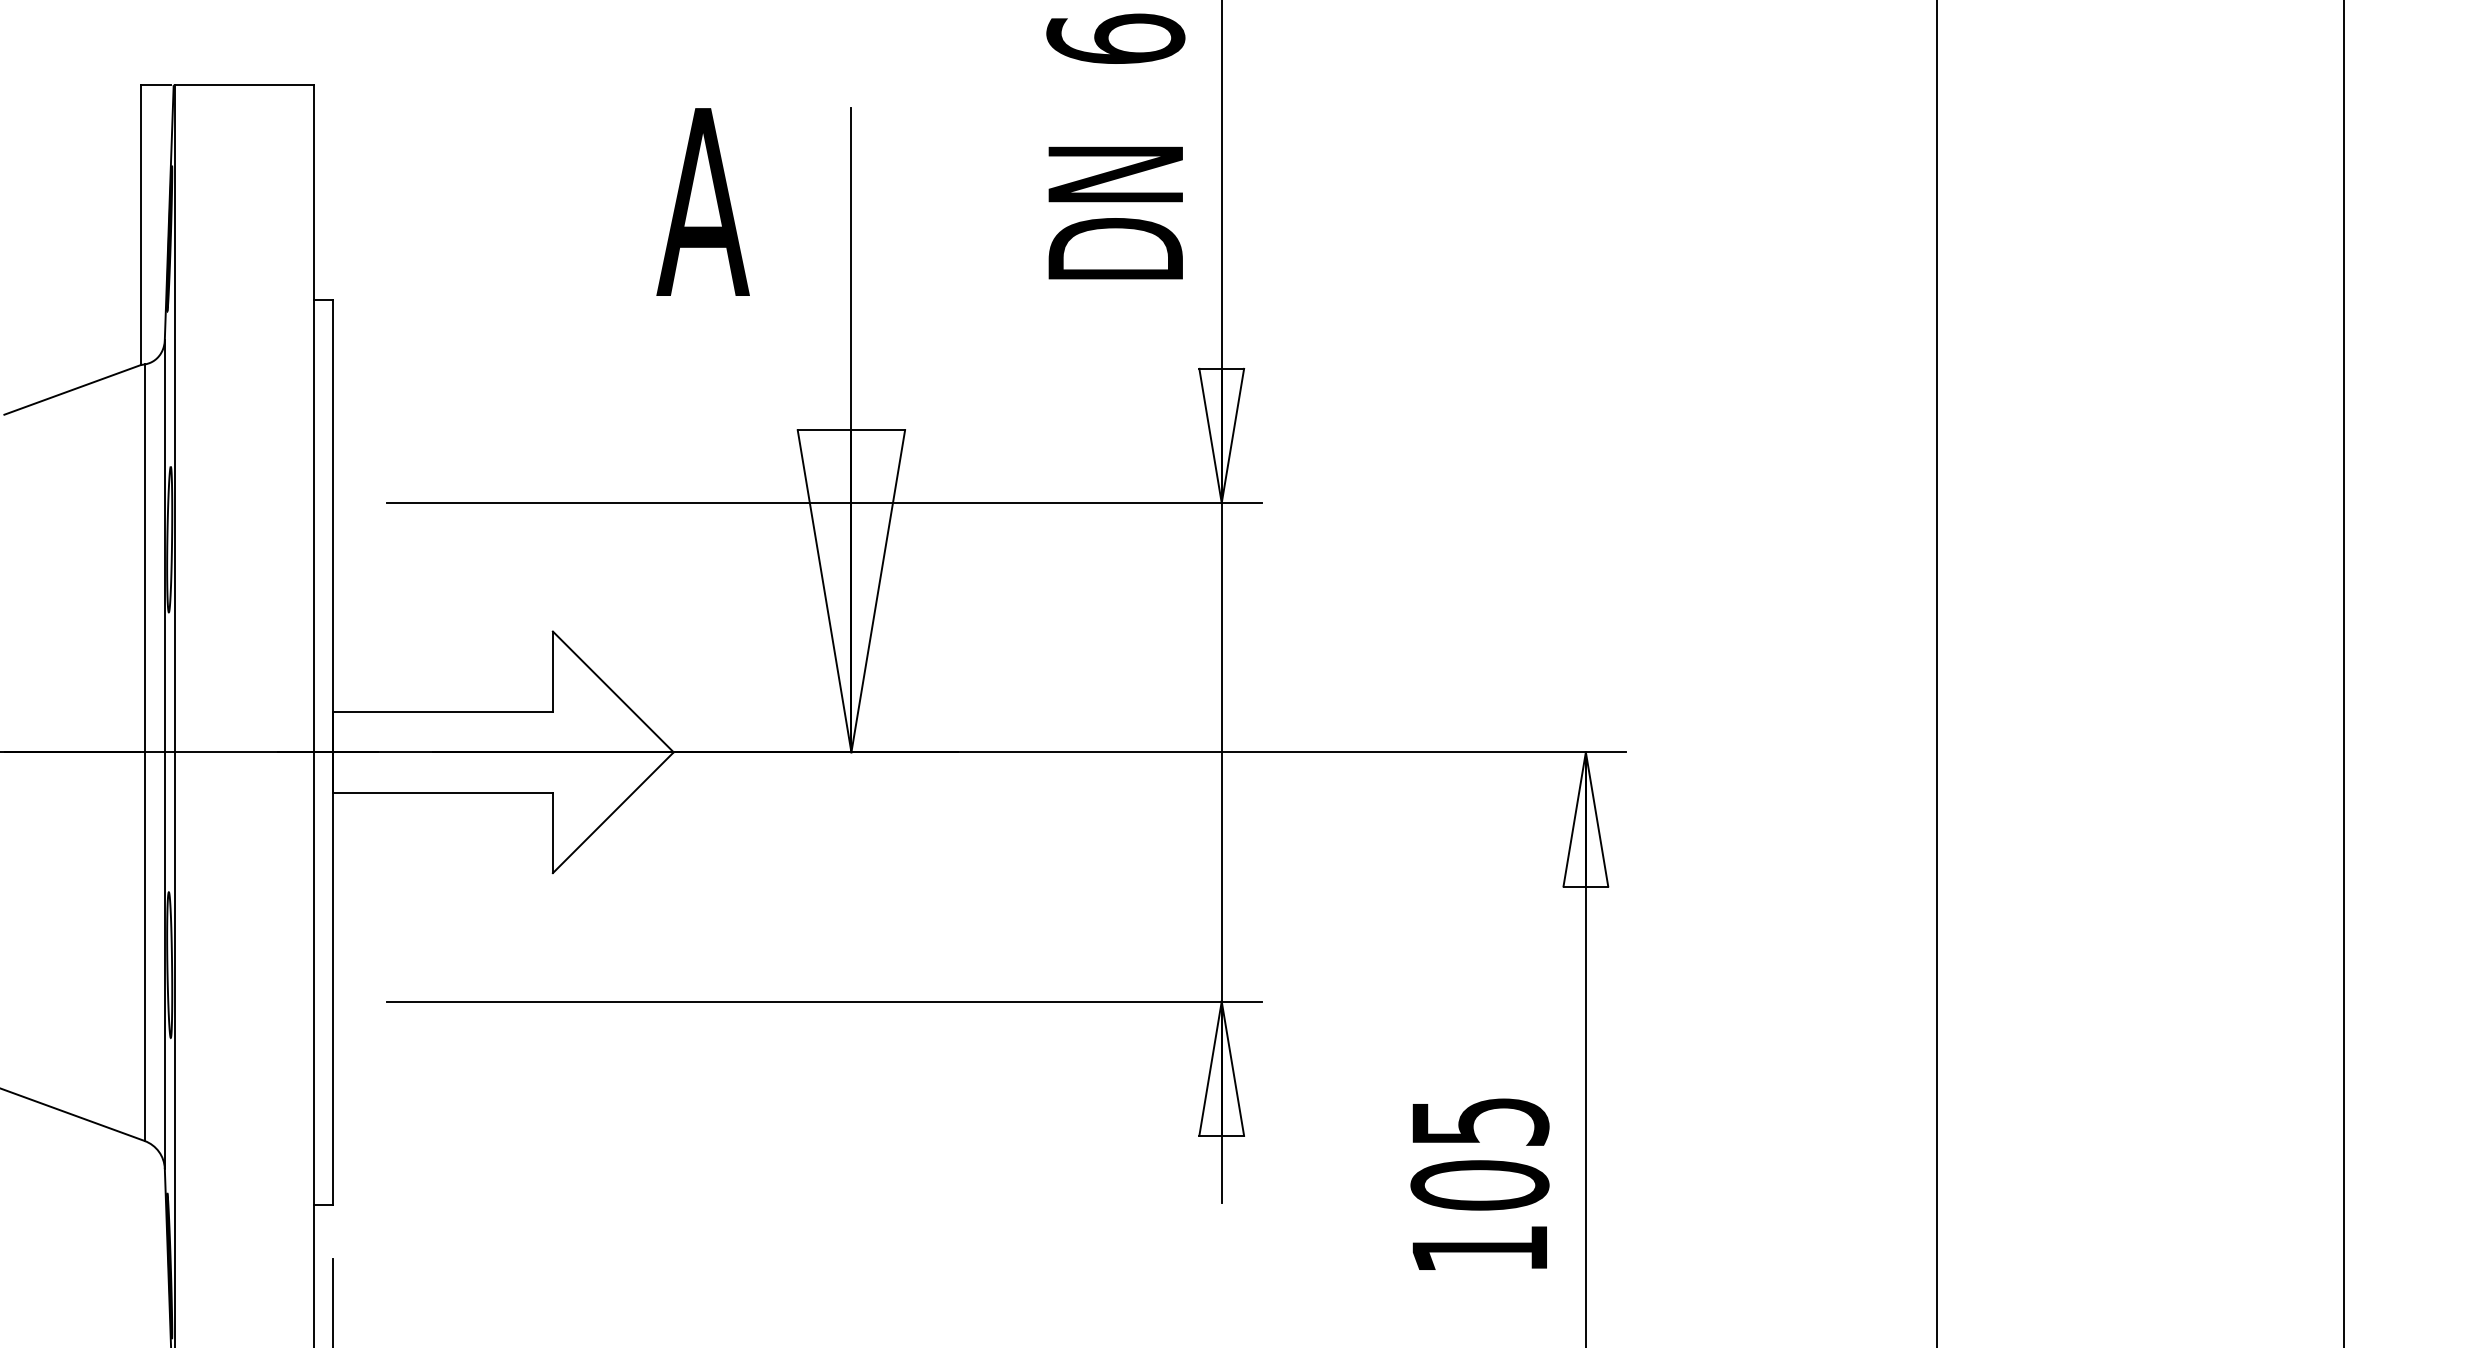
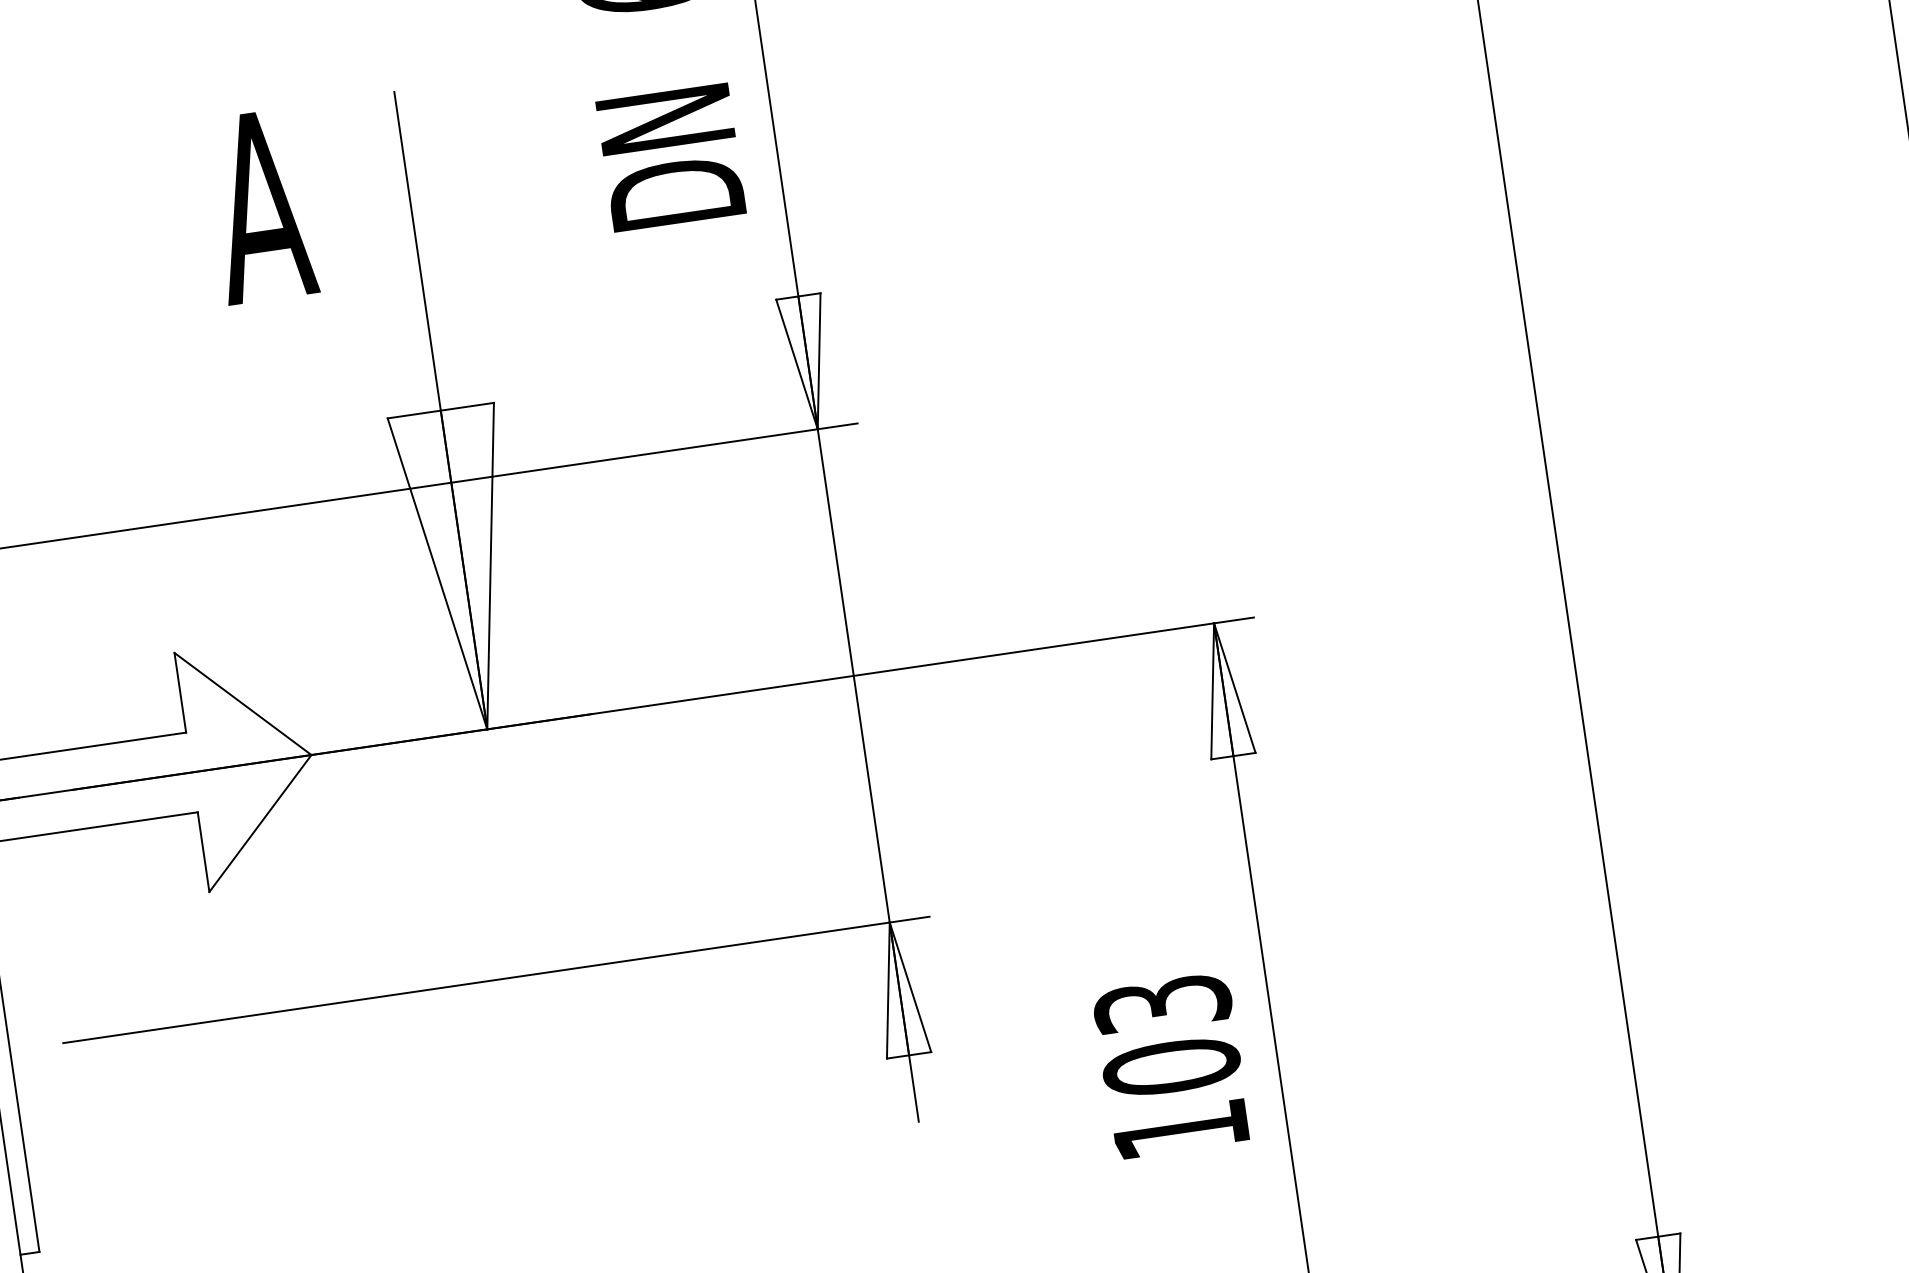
text: (1479, 1121) -> (1162, 1004), 105 -> 103

